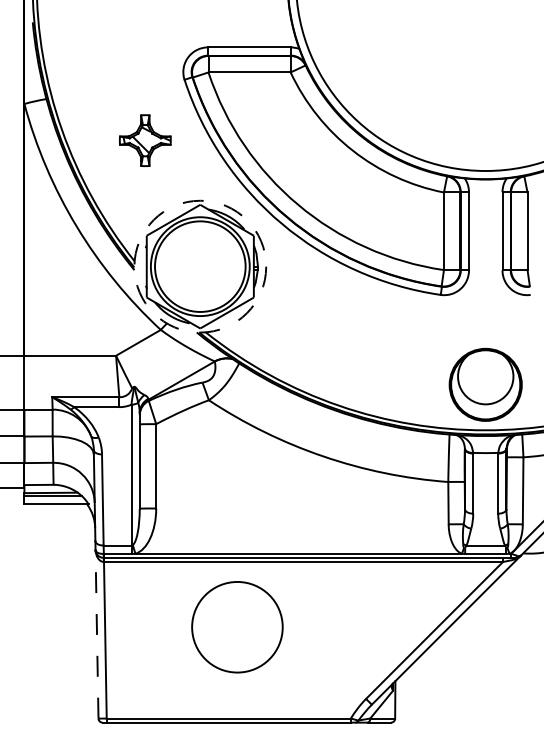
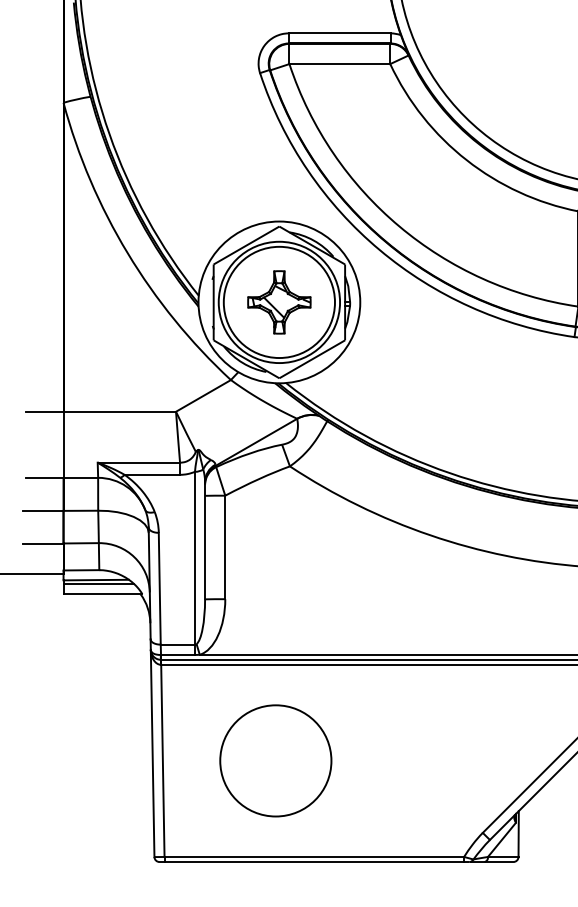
part: (145, 140) -> (279, 302), moved
circle: (200, 266) -> (279, 302), dashed -> solid
circle: (237, 627) -> (275, 761), moved
line: (97, 633) -> (153, 752), dashed -> solid

